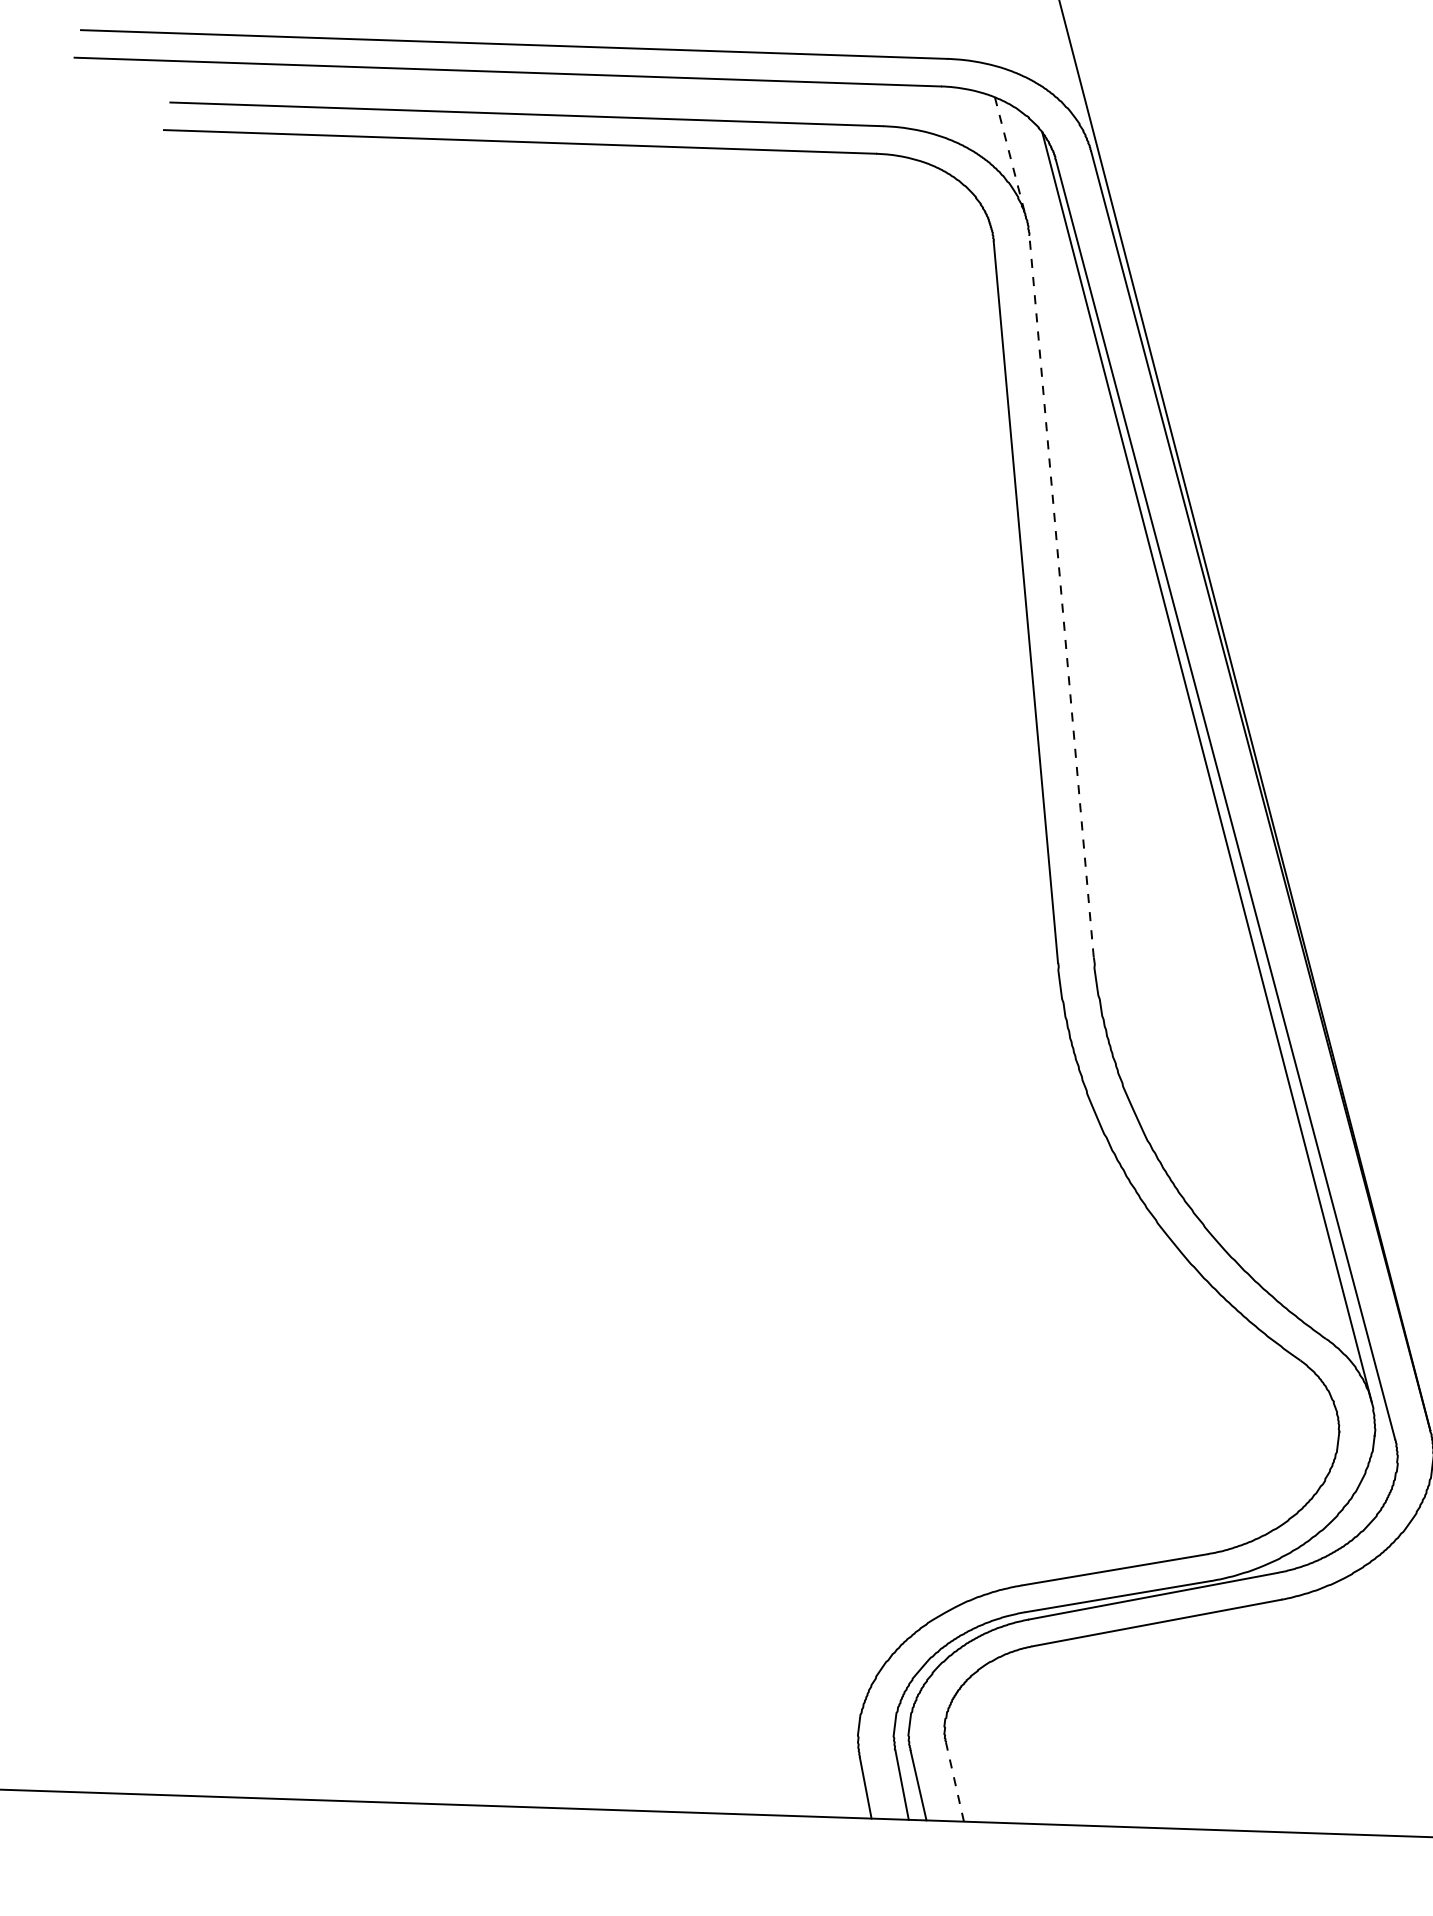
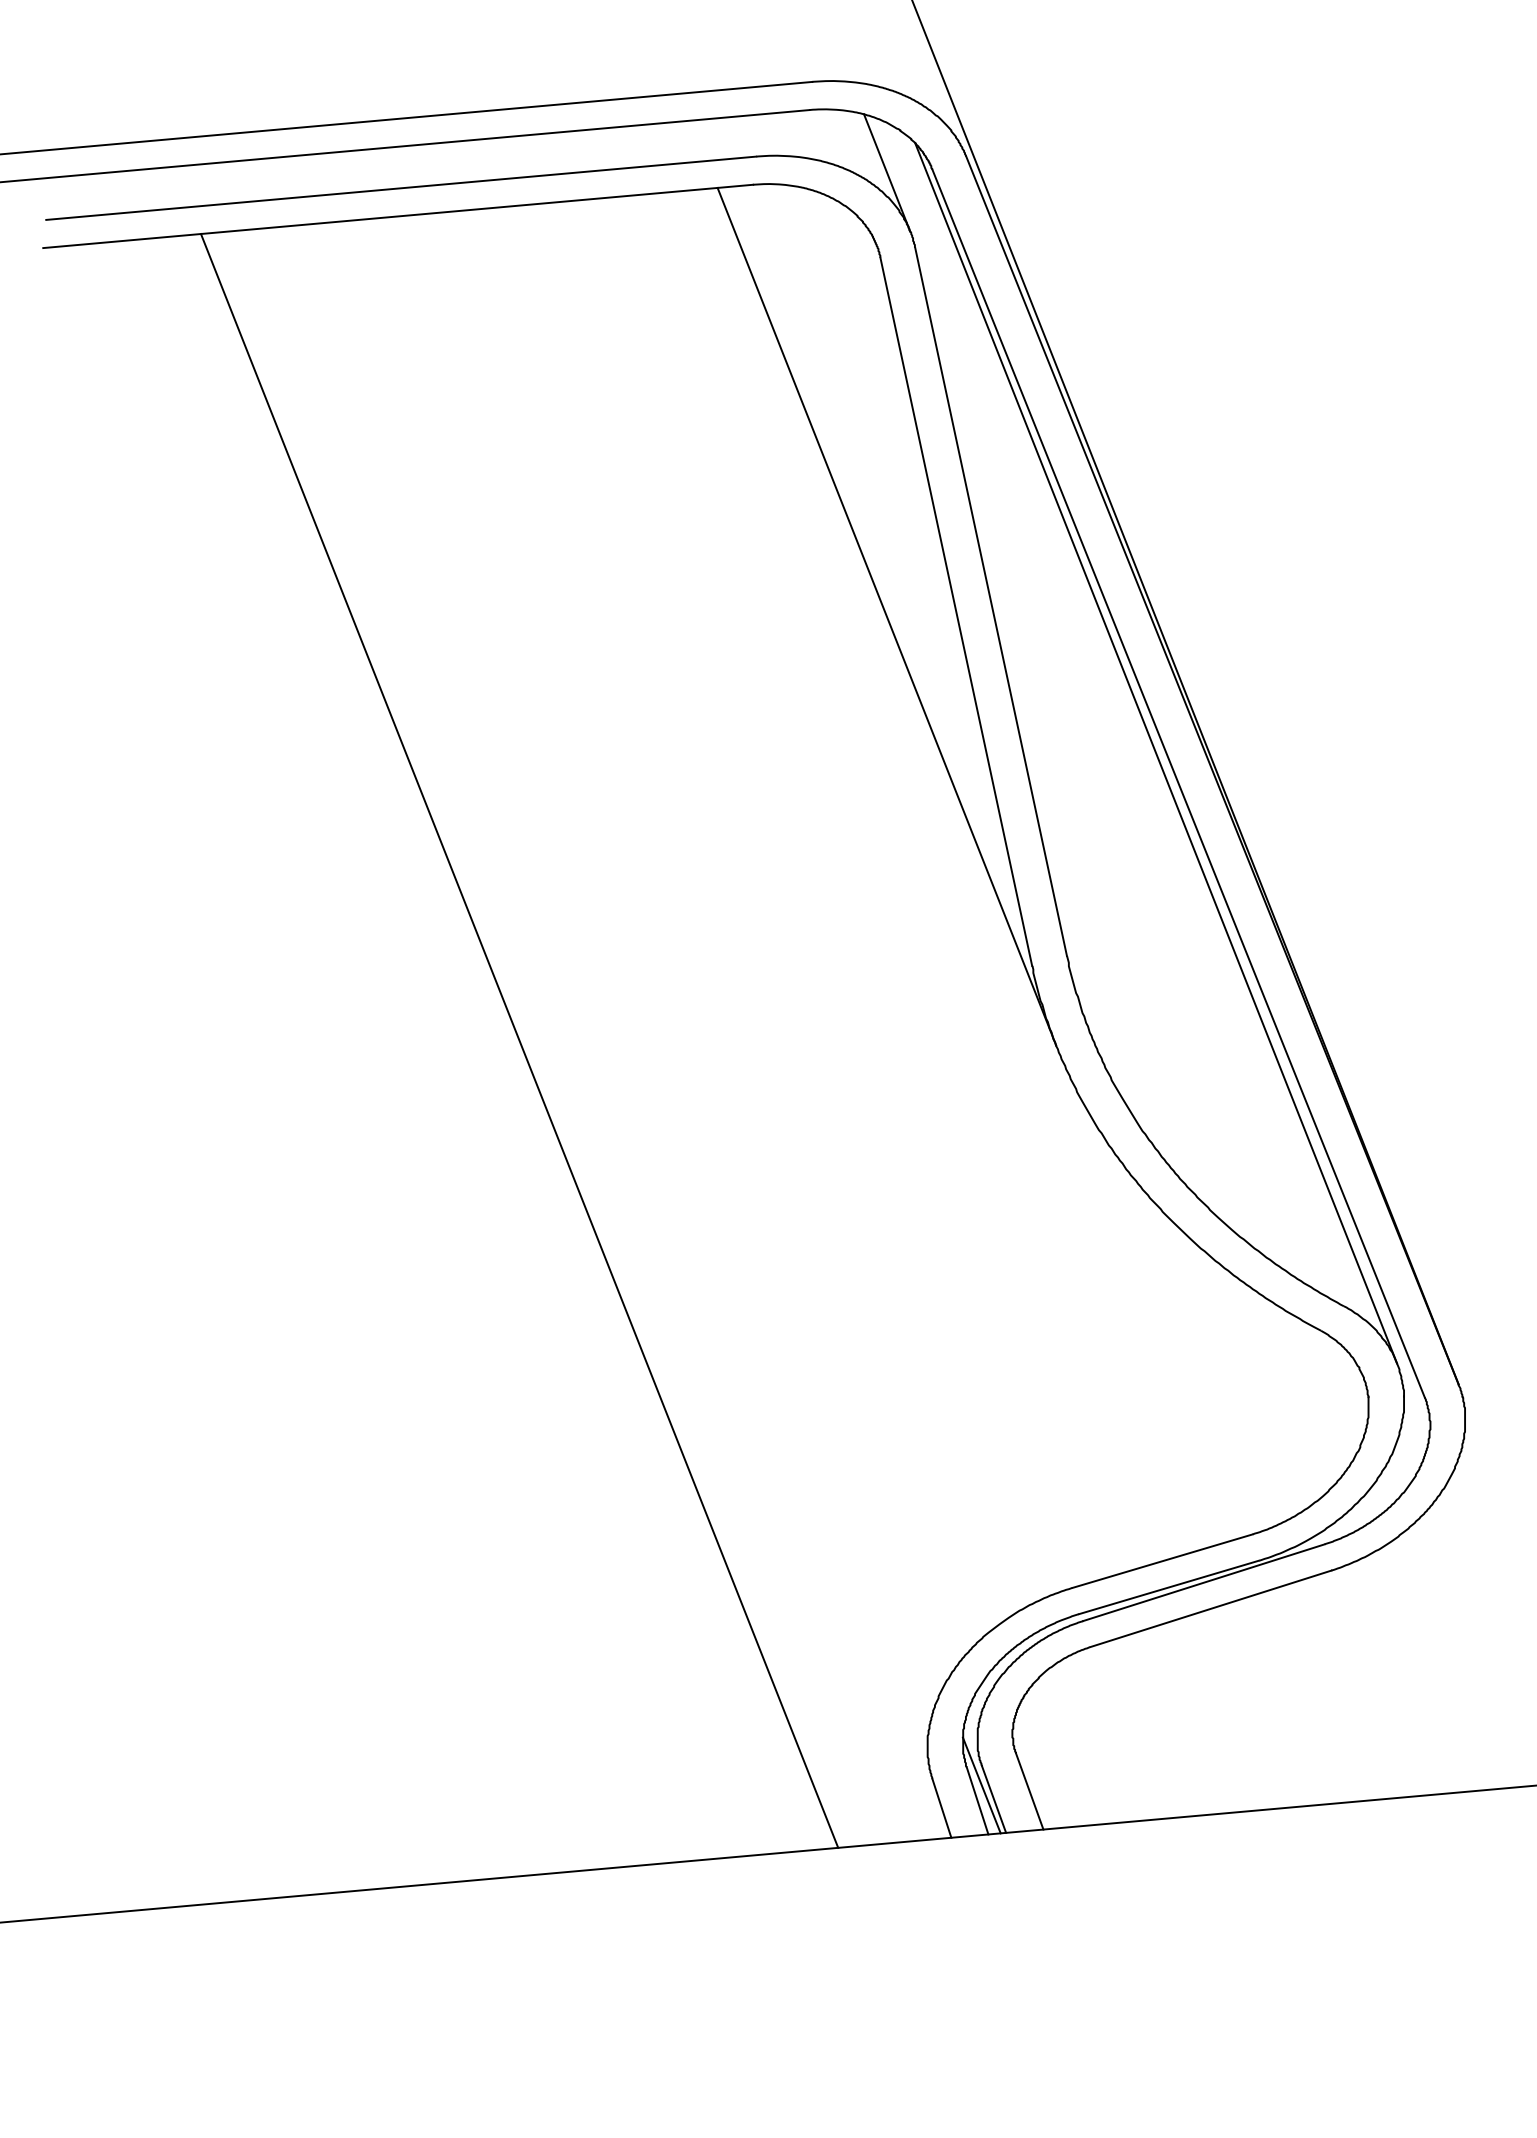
line: (1011, 158) -> (887, 173), dashed -> solid
line: (1061, 596) -> (990, 601), dashed -> solid
line: (956, 598) -> (886, 616), added
line: (540, 974) -> (519, 1040), added
line: (907, 1770) -> (981, 1785), added
line: (954, 1782) -> (1029, 1791), dashed -> solid

